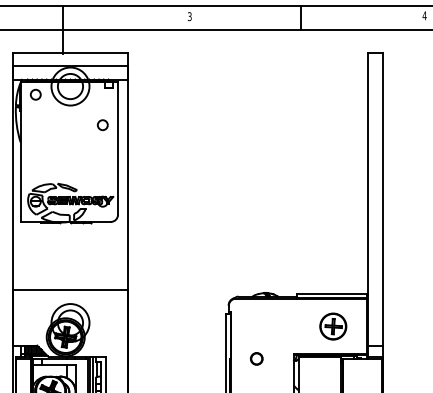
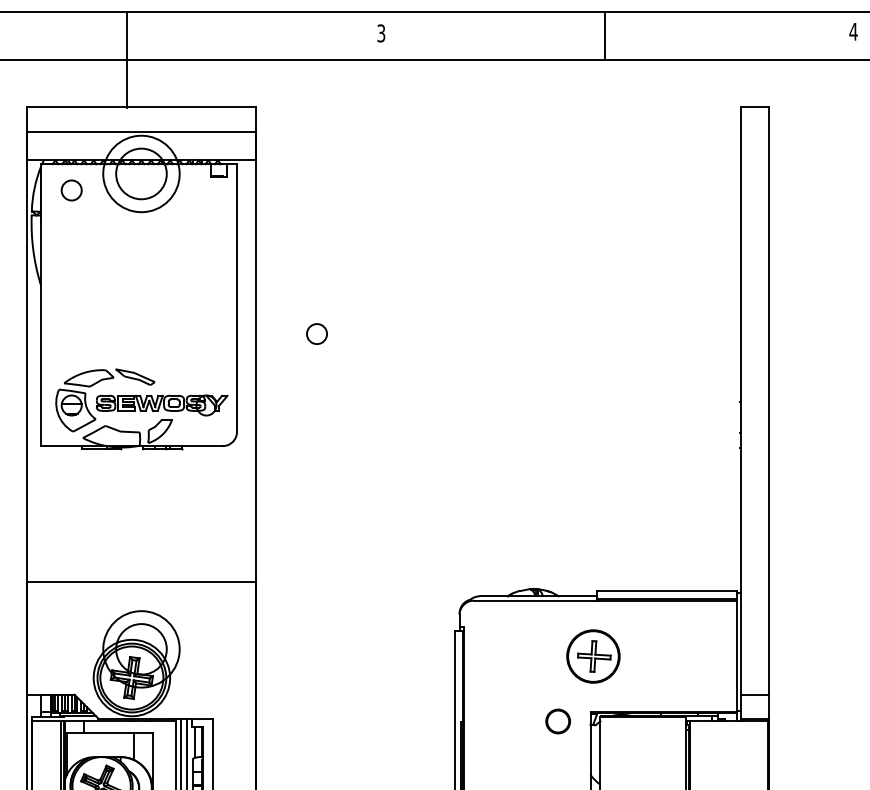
circle: (102, 125) -> (316, 334), moved
part: (333, 326) -> (593, 656), moved
circle: (256, 358) -> (557, 720), moved

